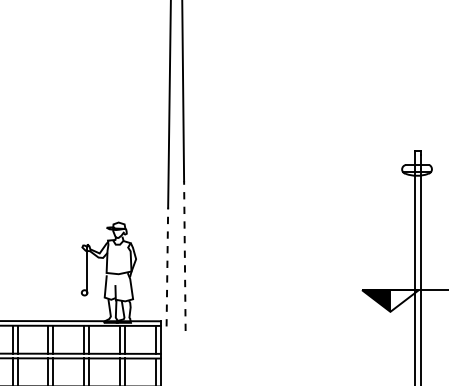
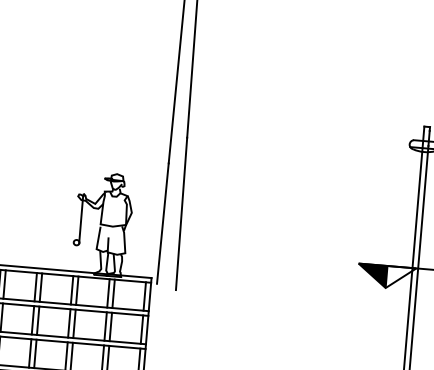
line: (184, 256) -> (181, 214), dashed -> solid
line: (167, 266) -> (163, 222), dashed -> solid

